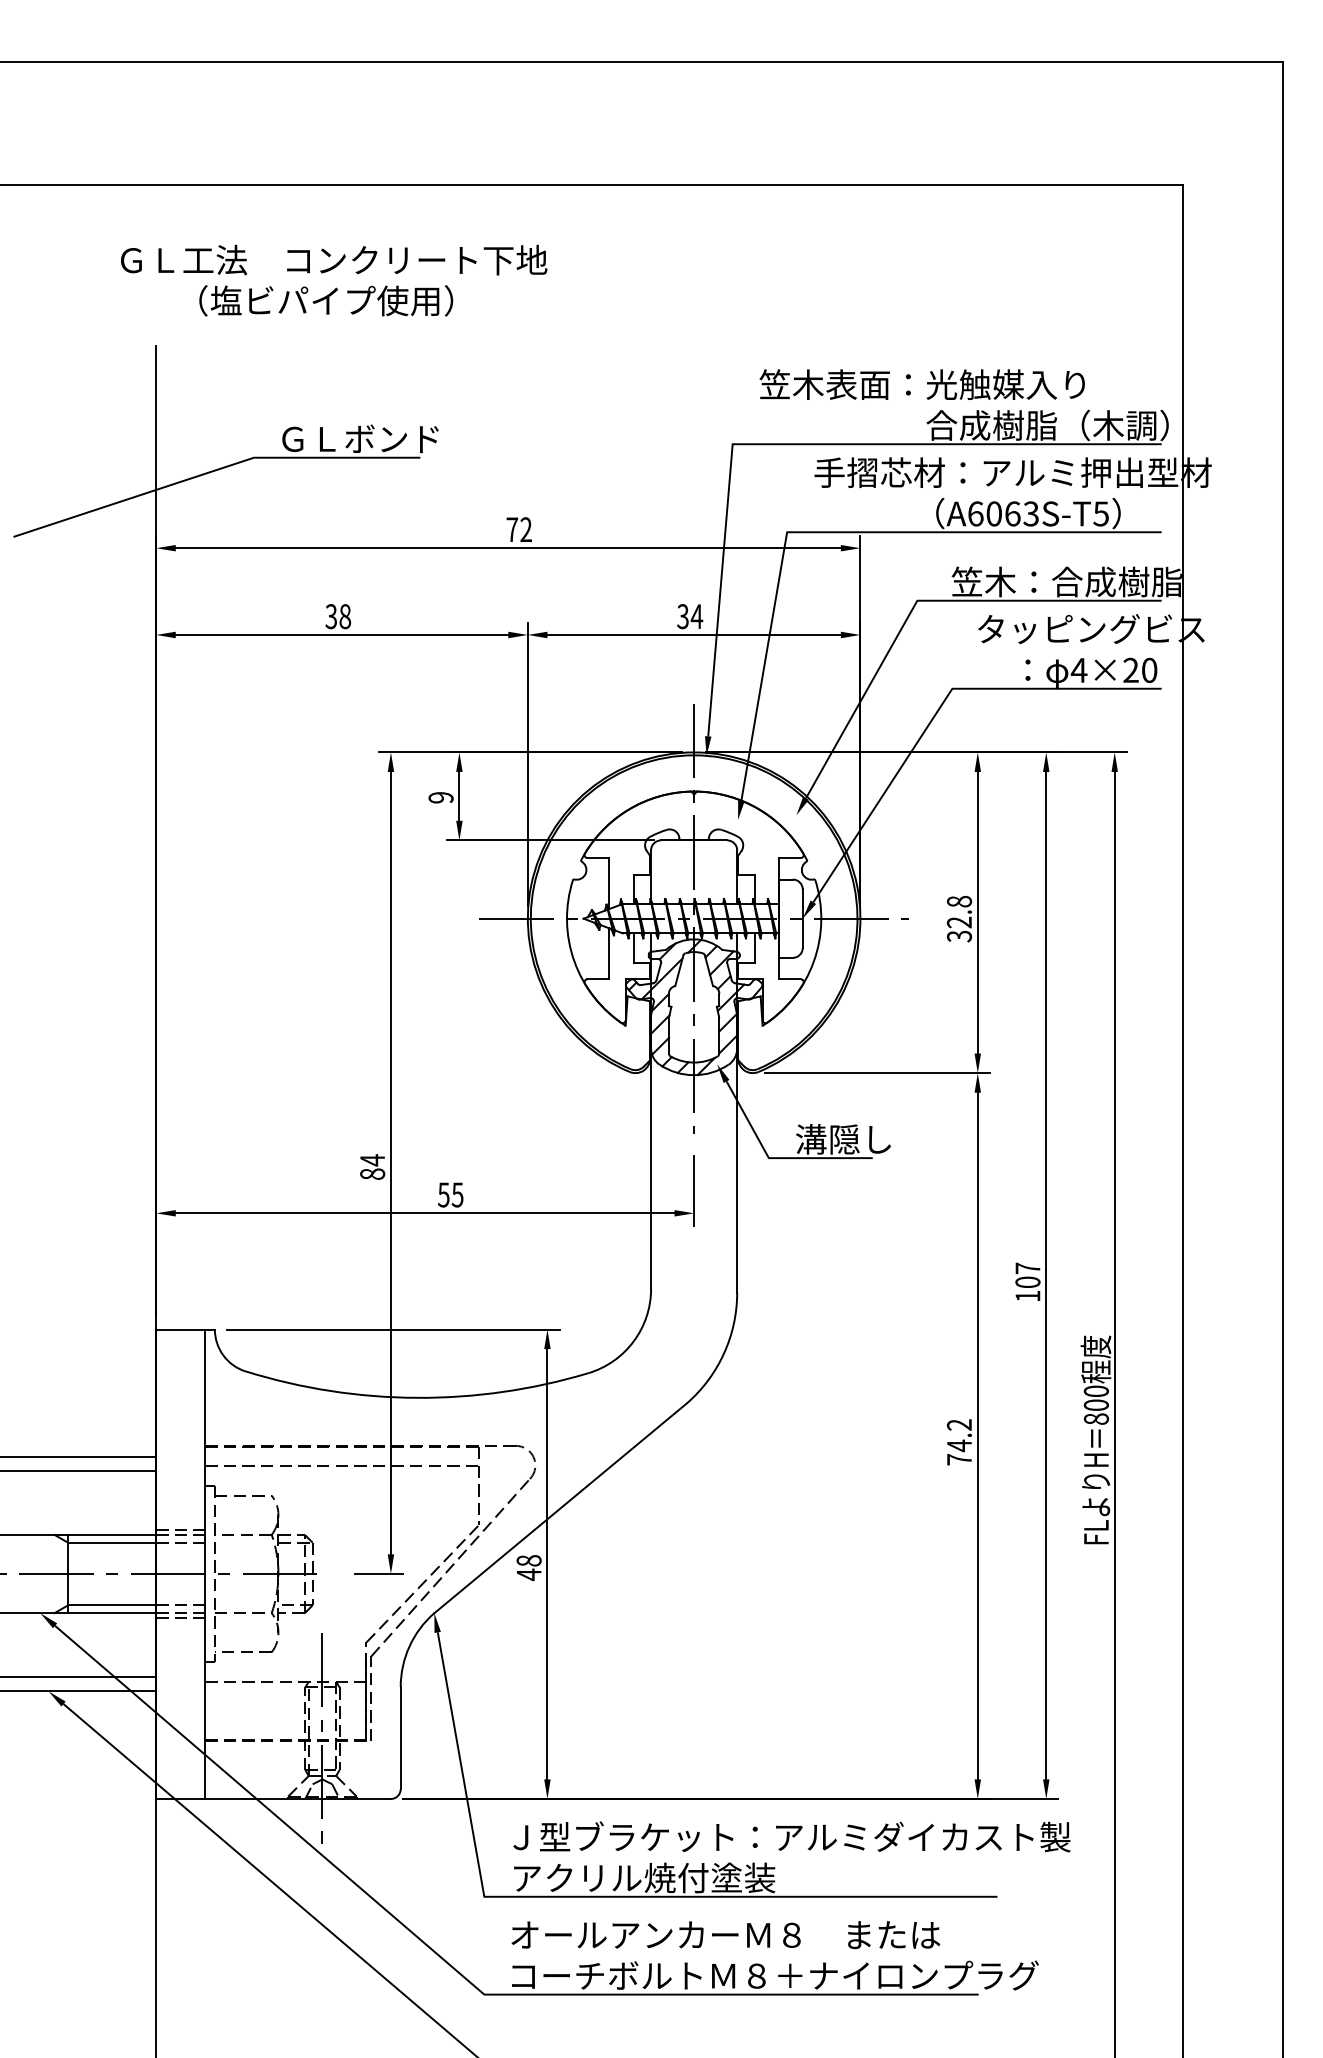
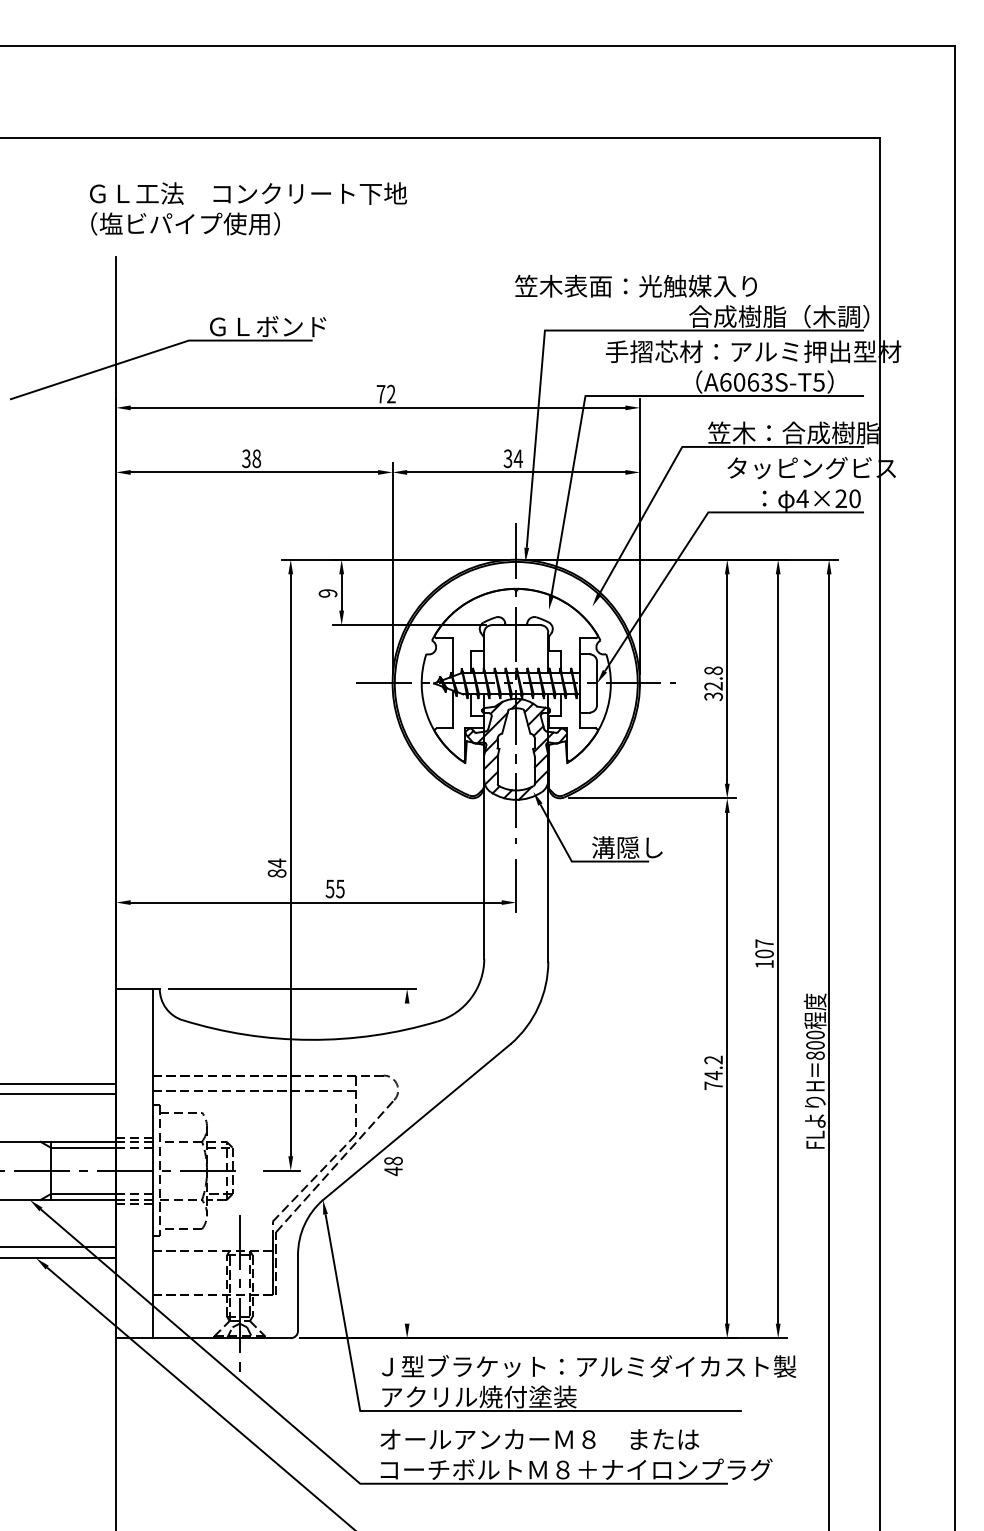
text: (326, 300) -> (185, 223), moved
text: (921, 383) -> (635, 285), moved
line: (547, 1564) -> (407, 1163), removed

